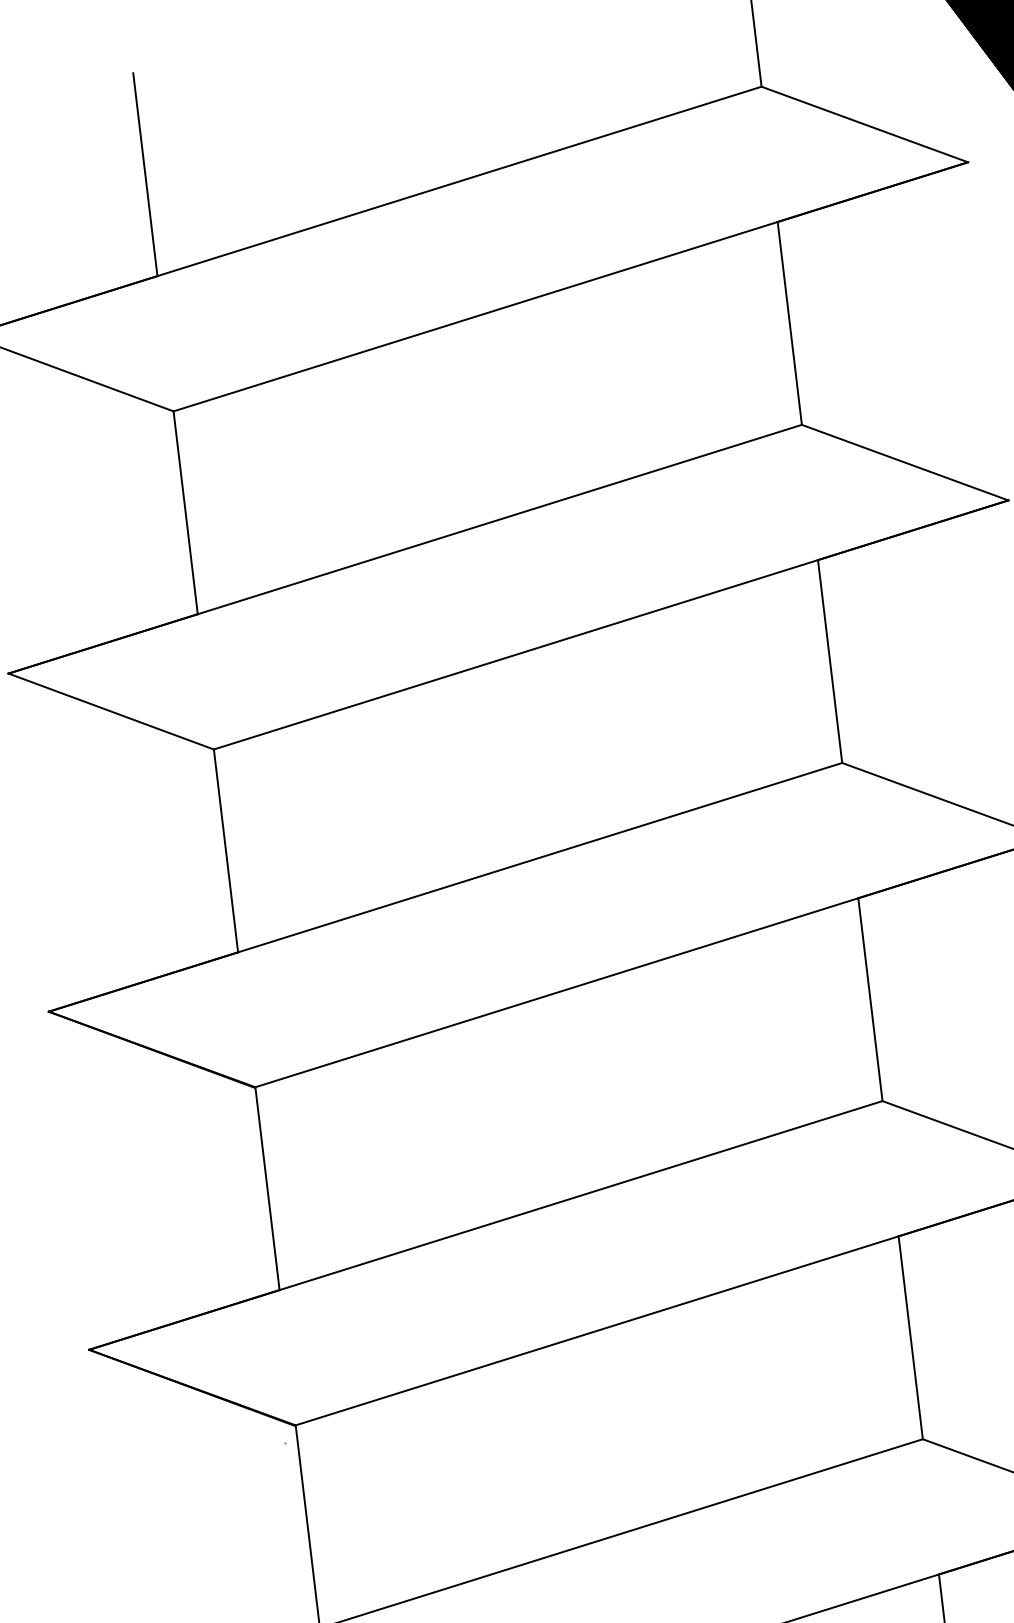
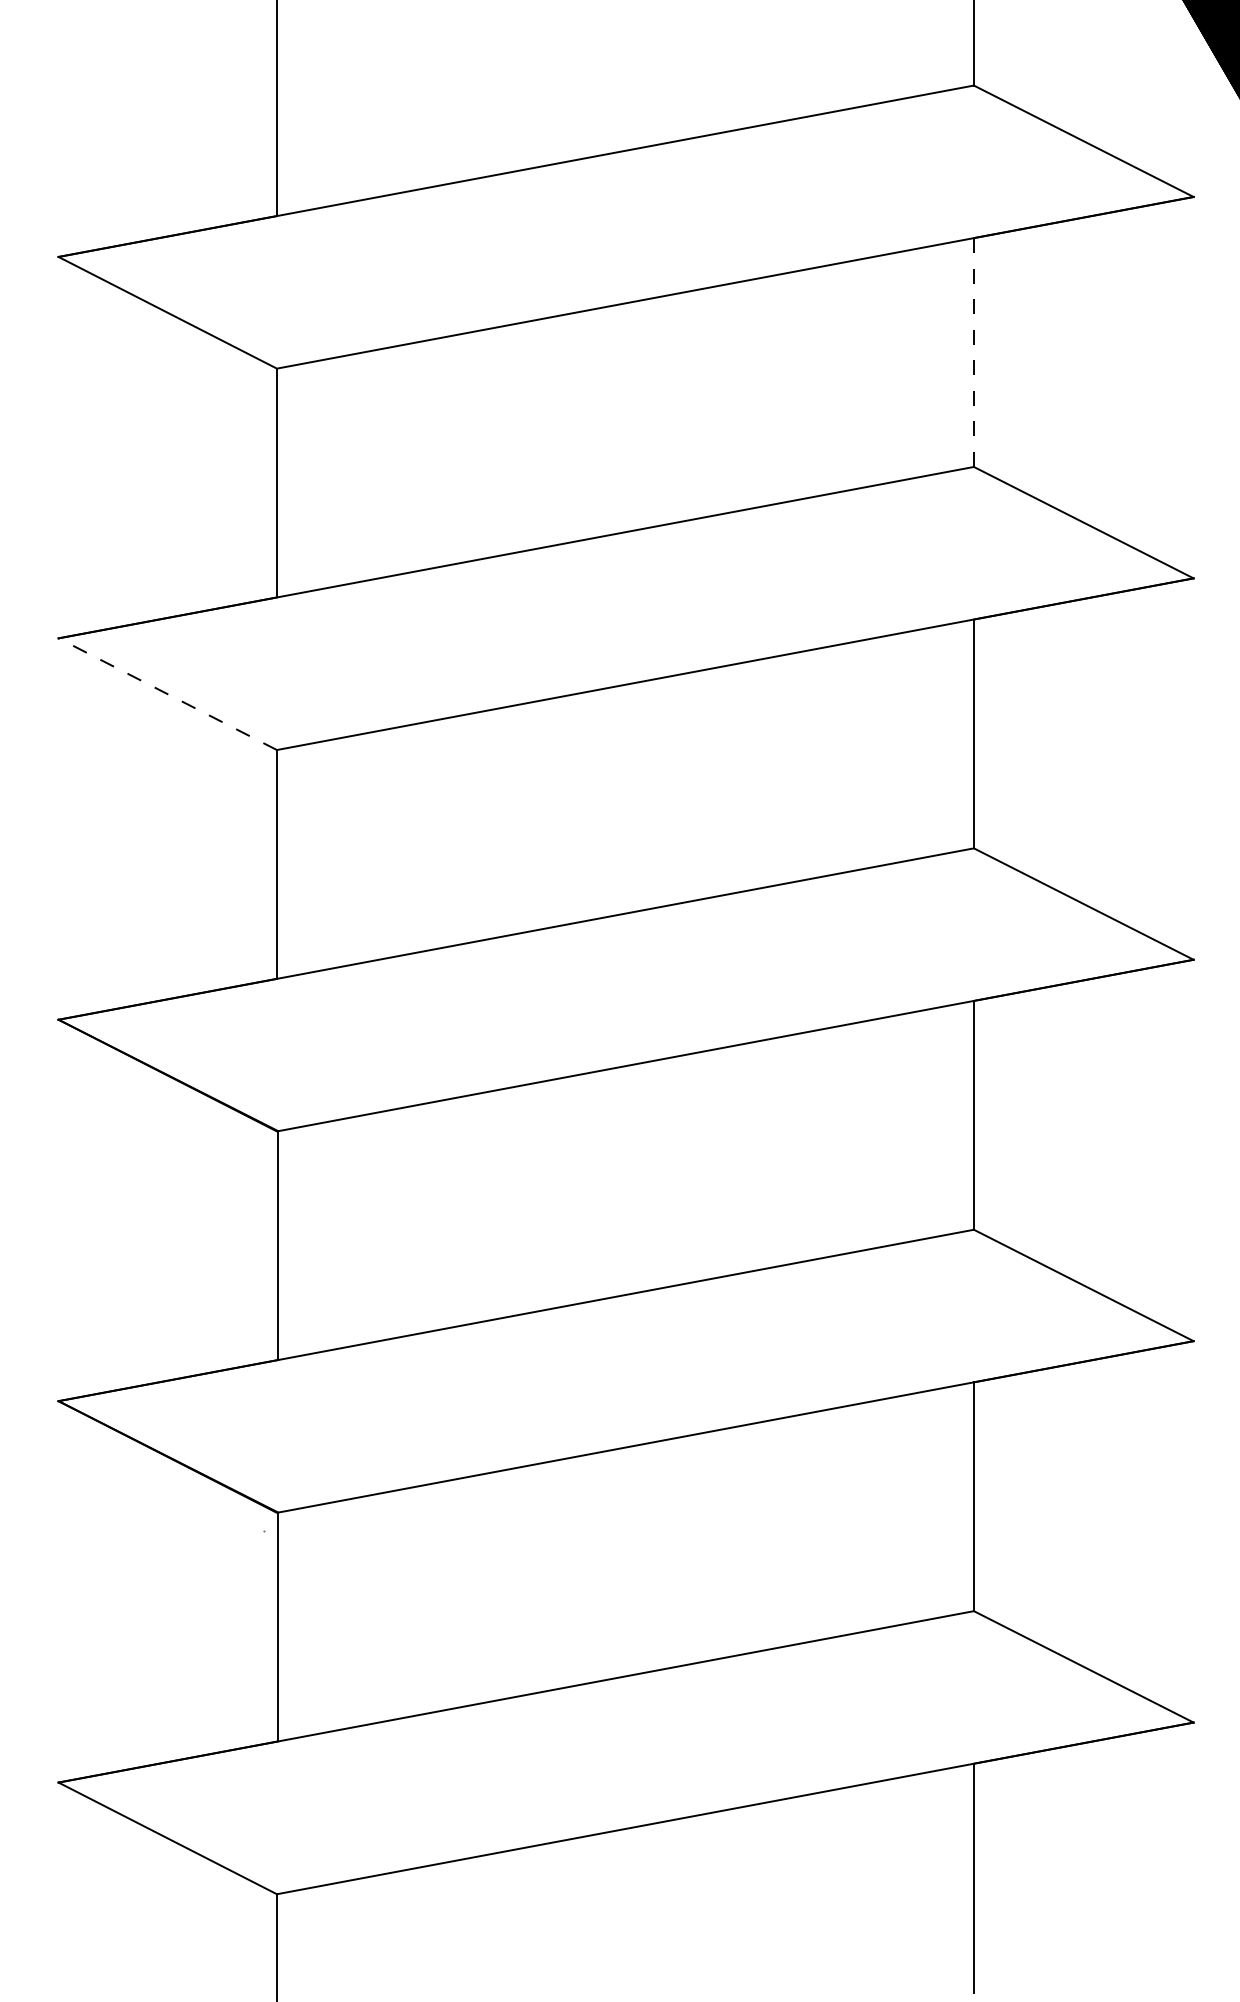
line: (789, 324) -> (973, 353), solid -> dashed
line: (111, 711) -> (167, 694), solid -> dashed

